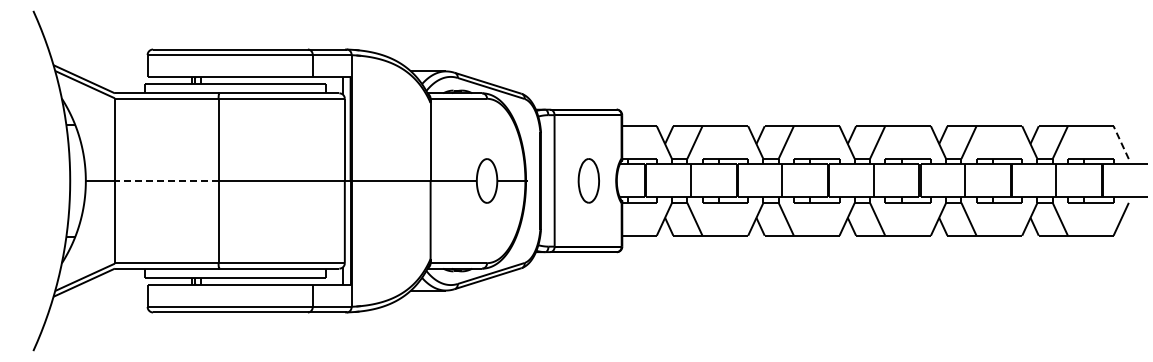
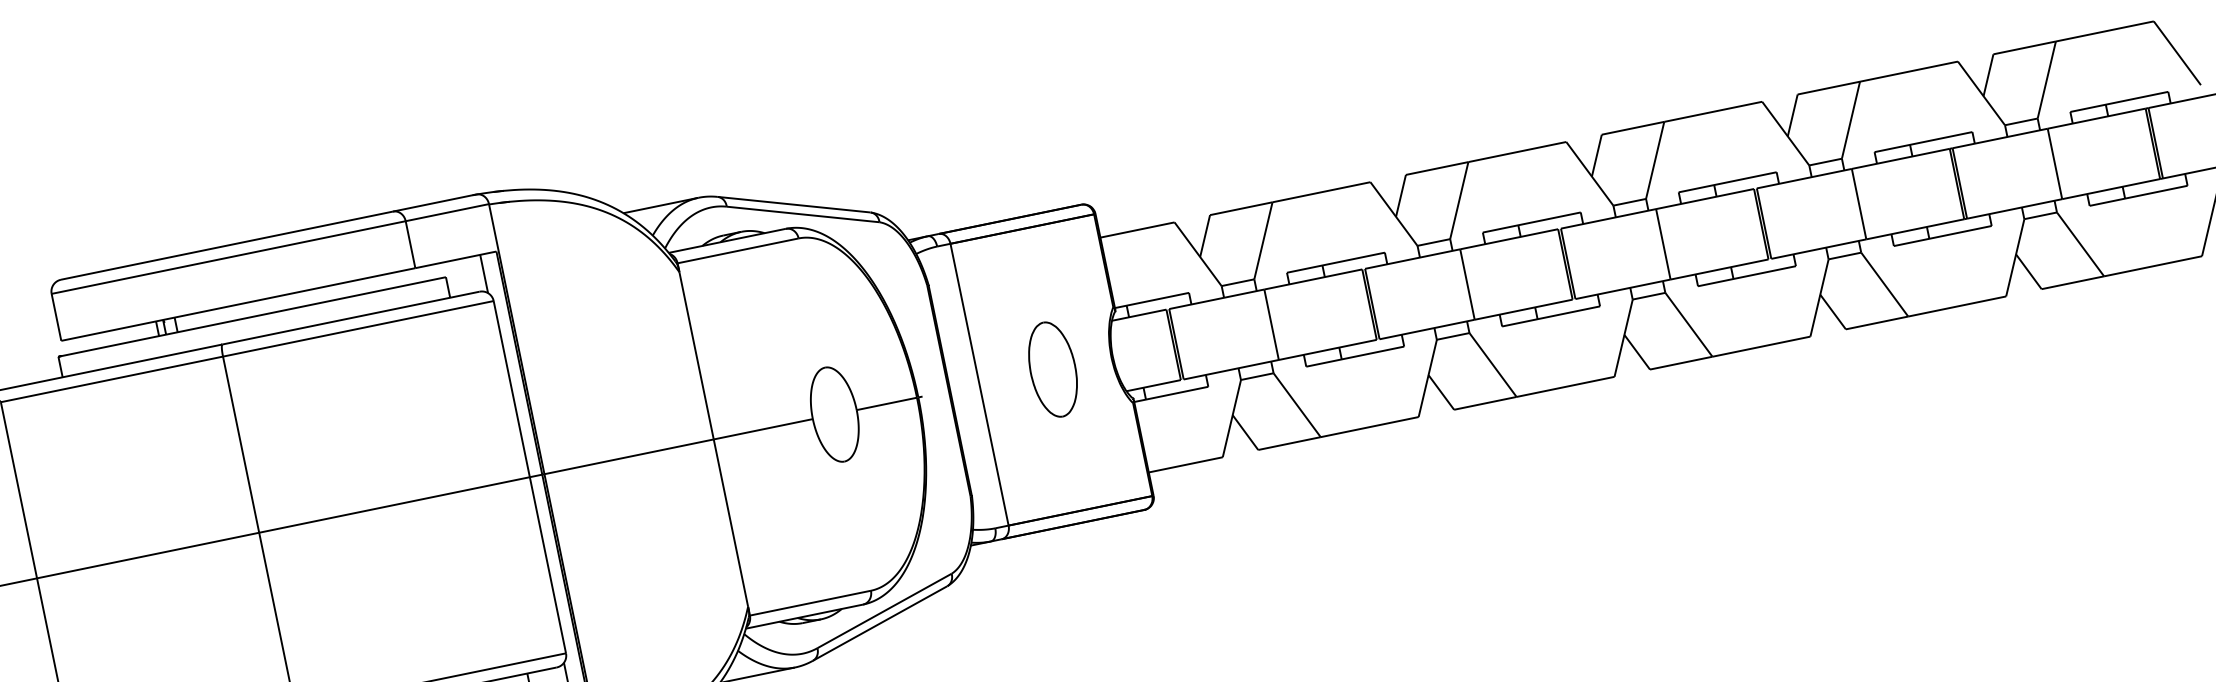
line: (1121, 142) -> (2177, 52), dashed -> solid
line: (166, 180) -> (147, 554), dashed -> solid

